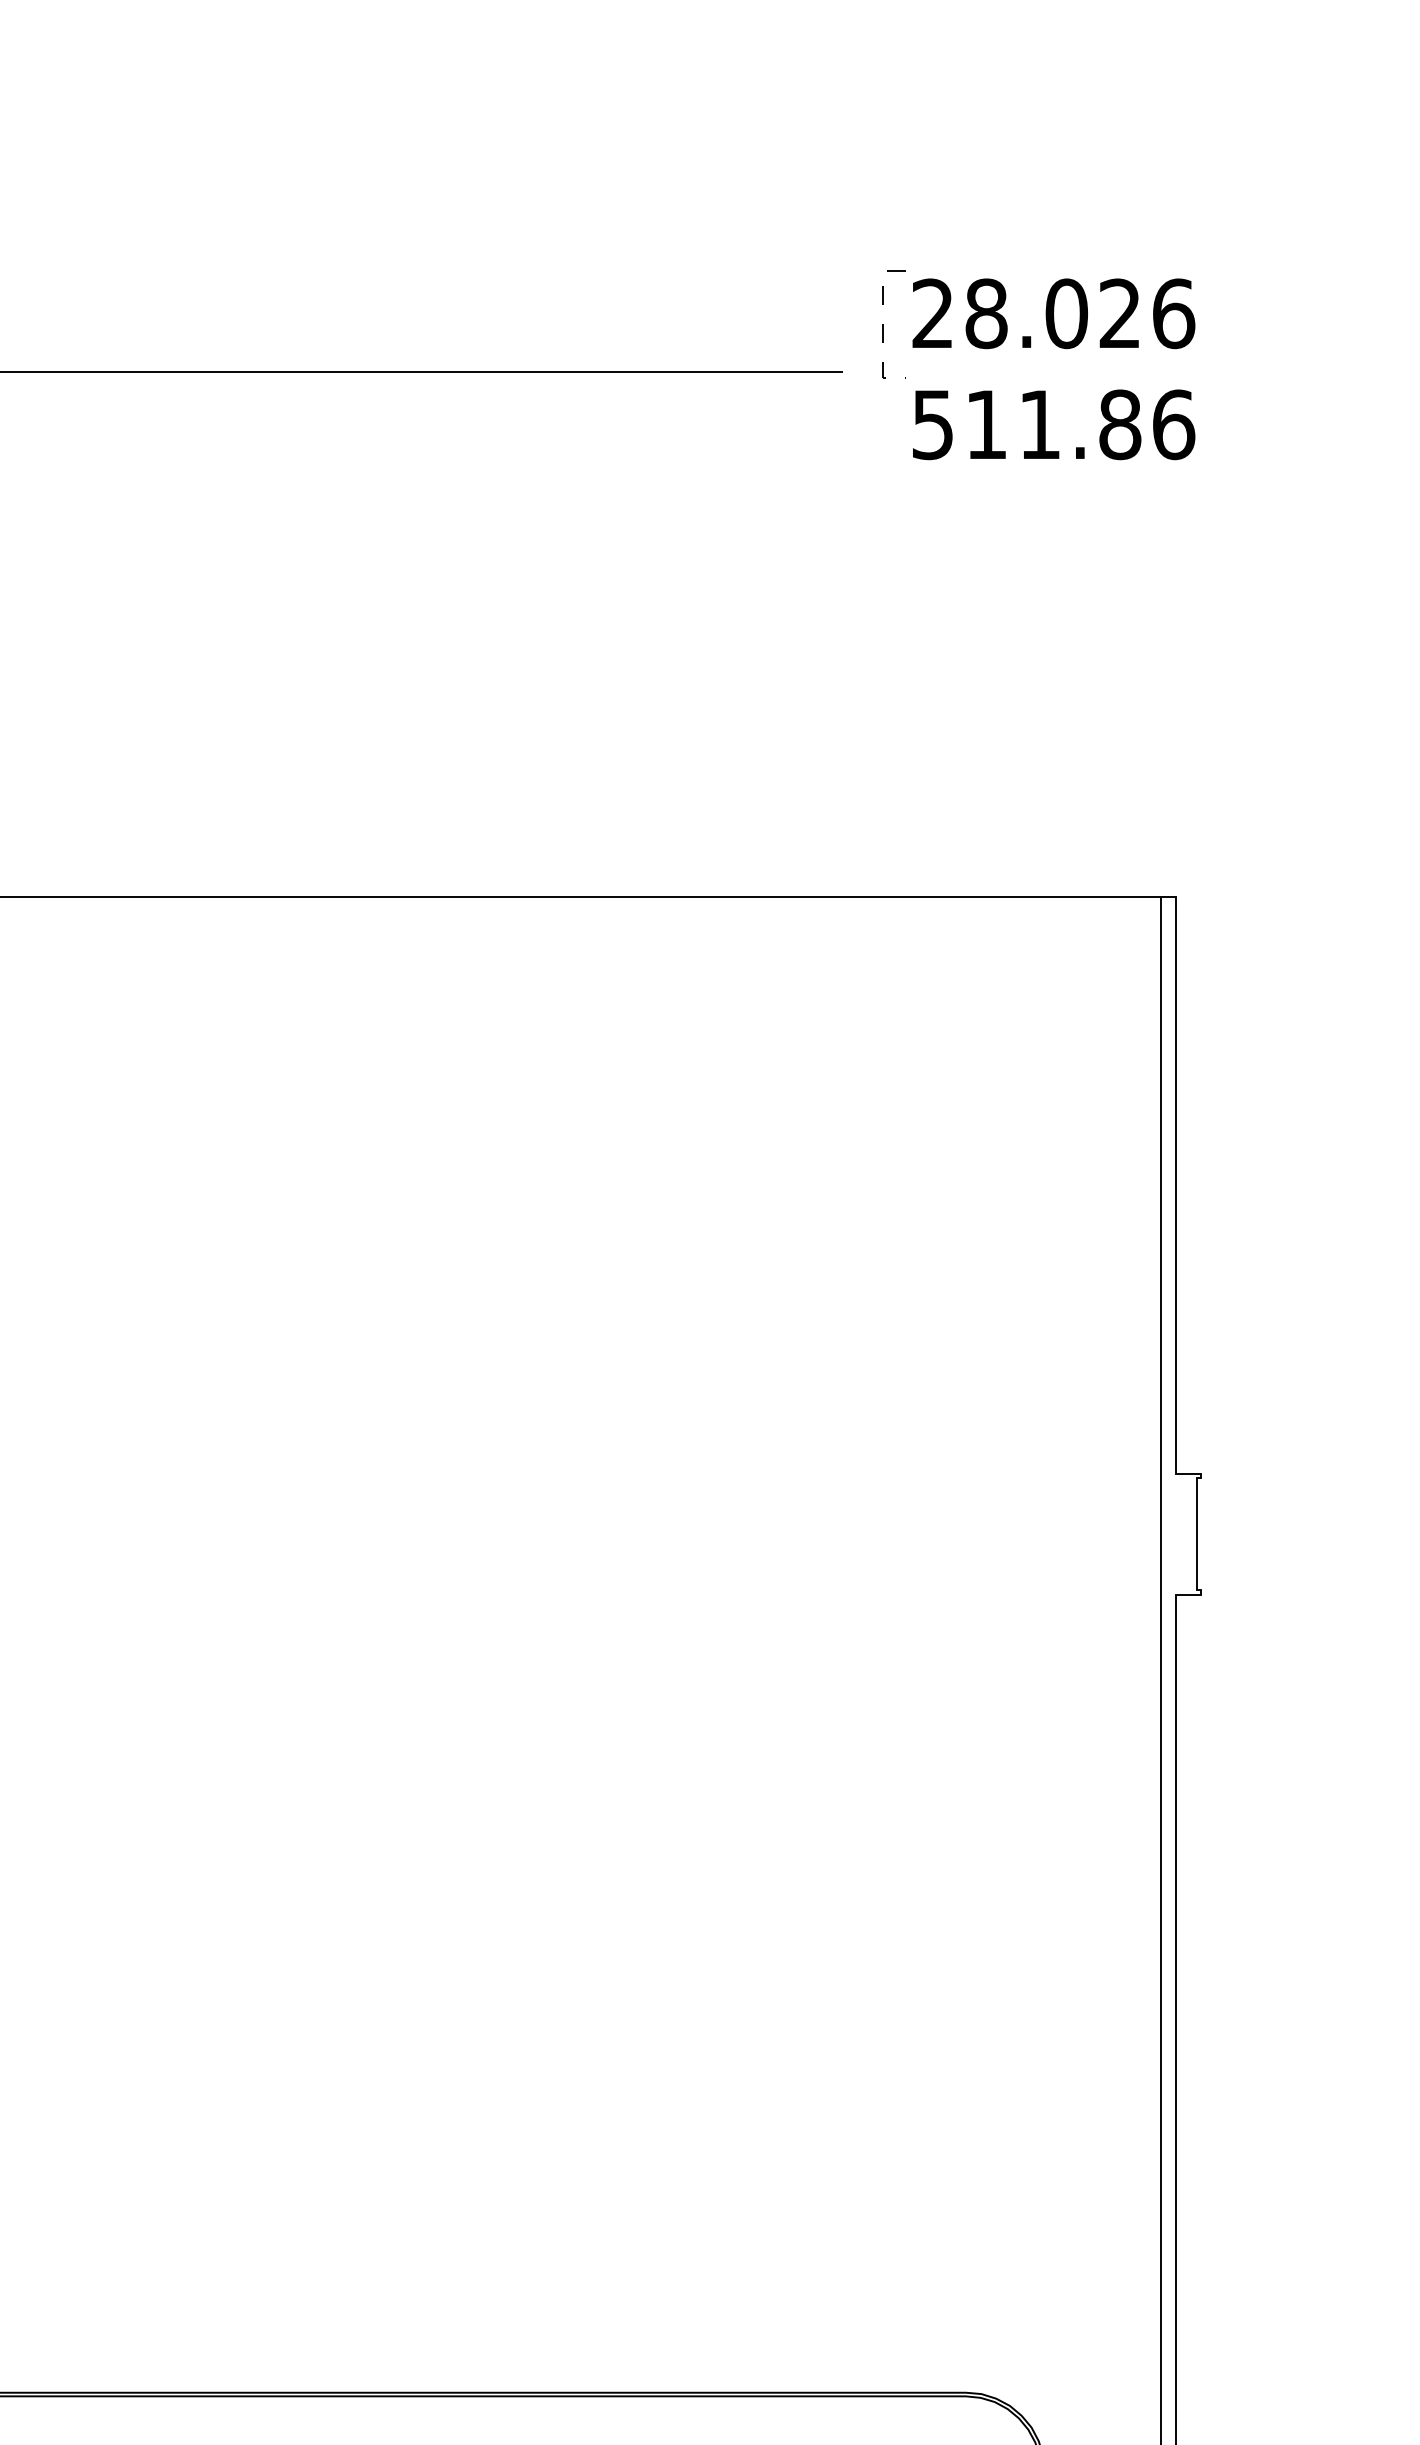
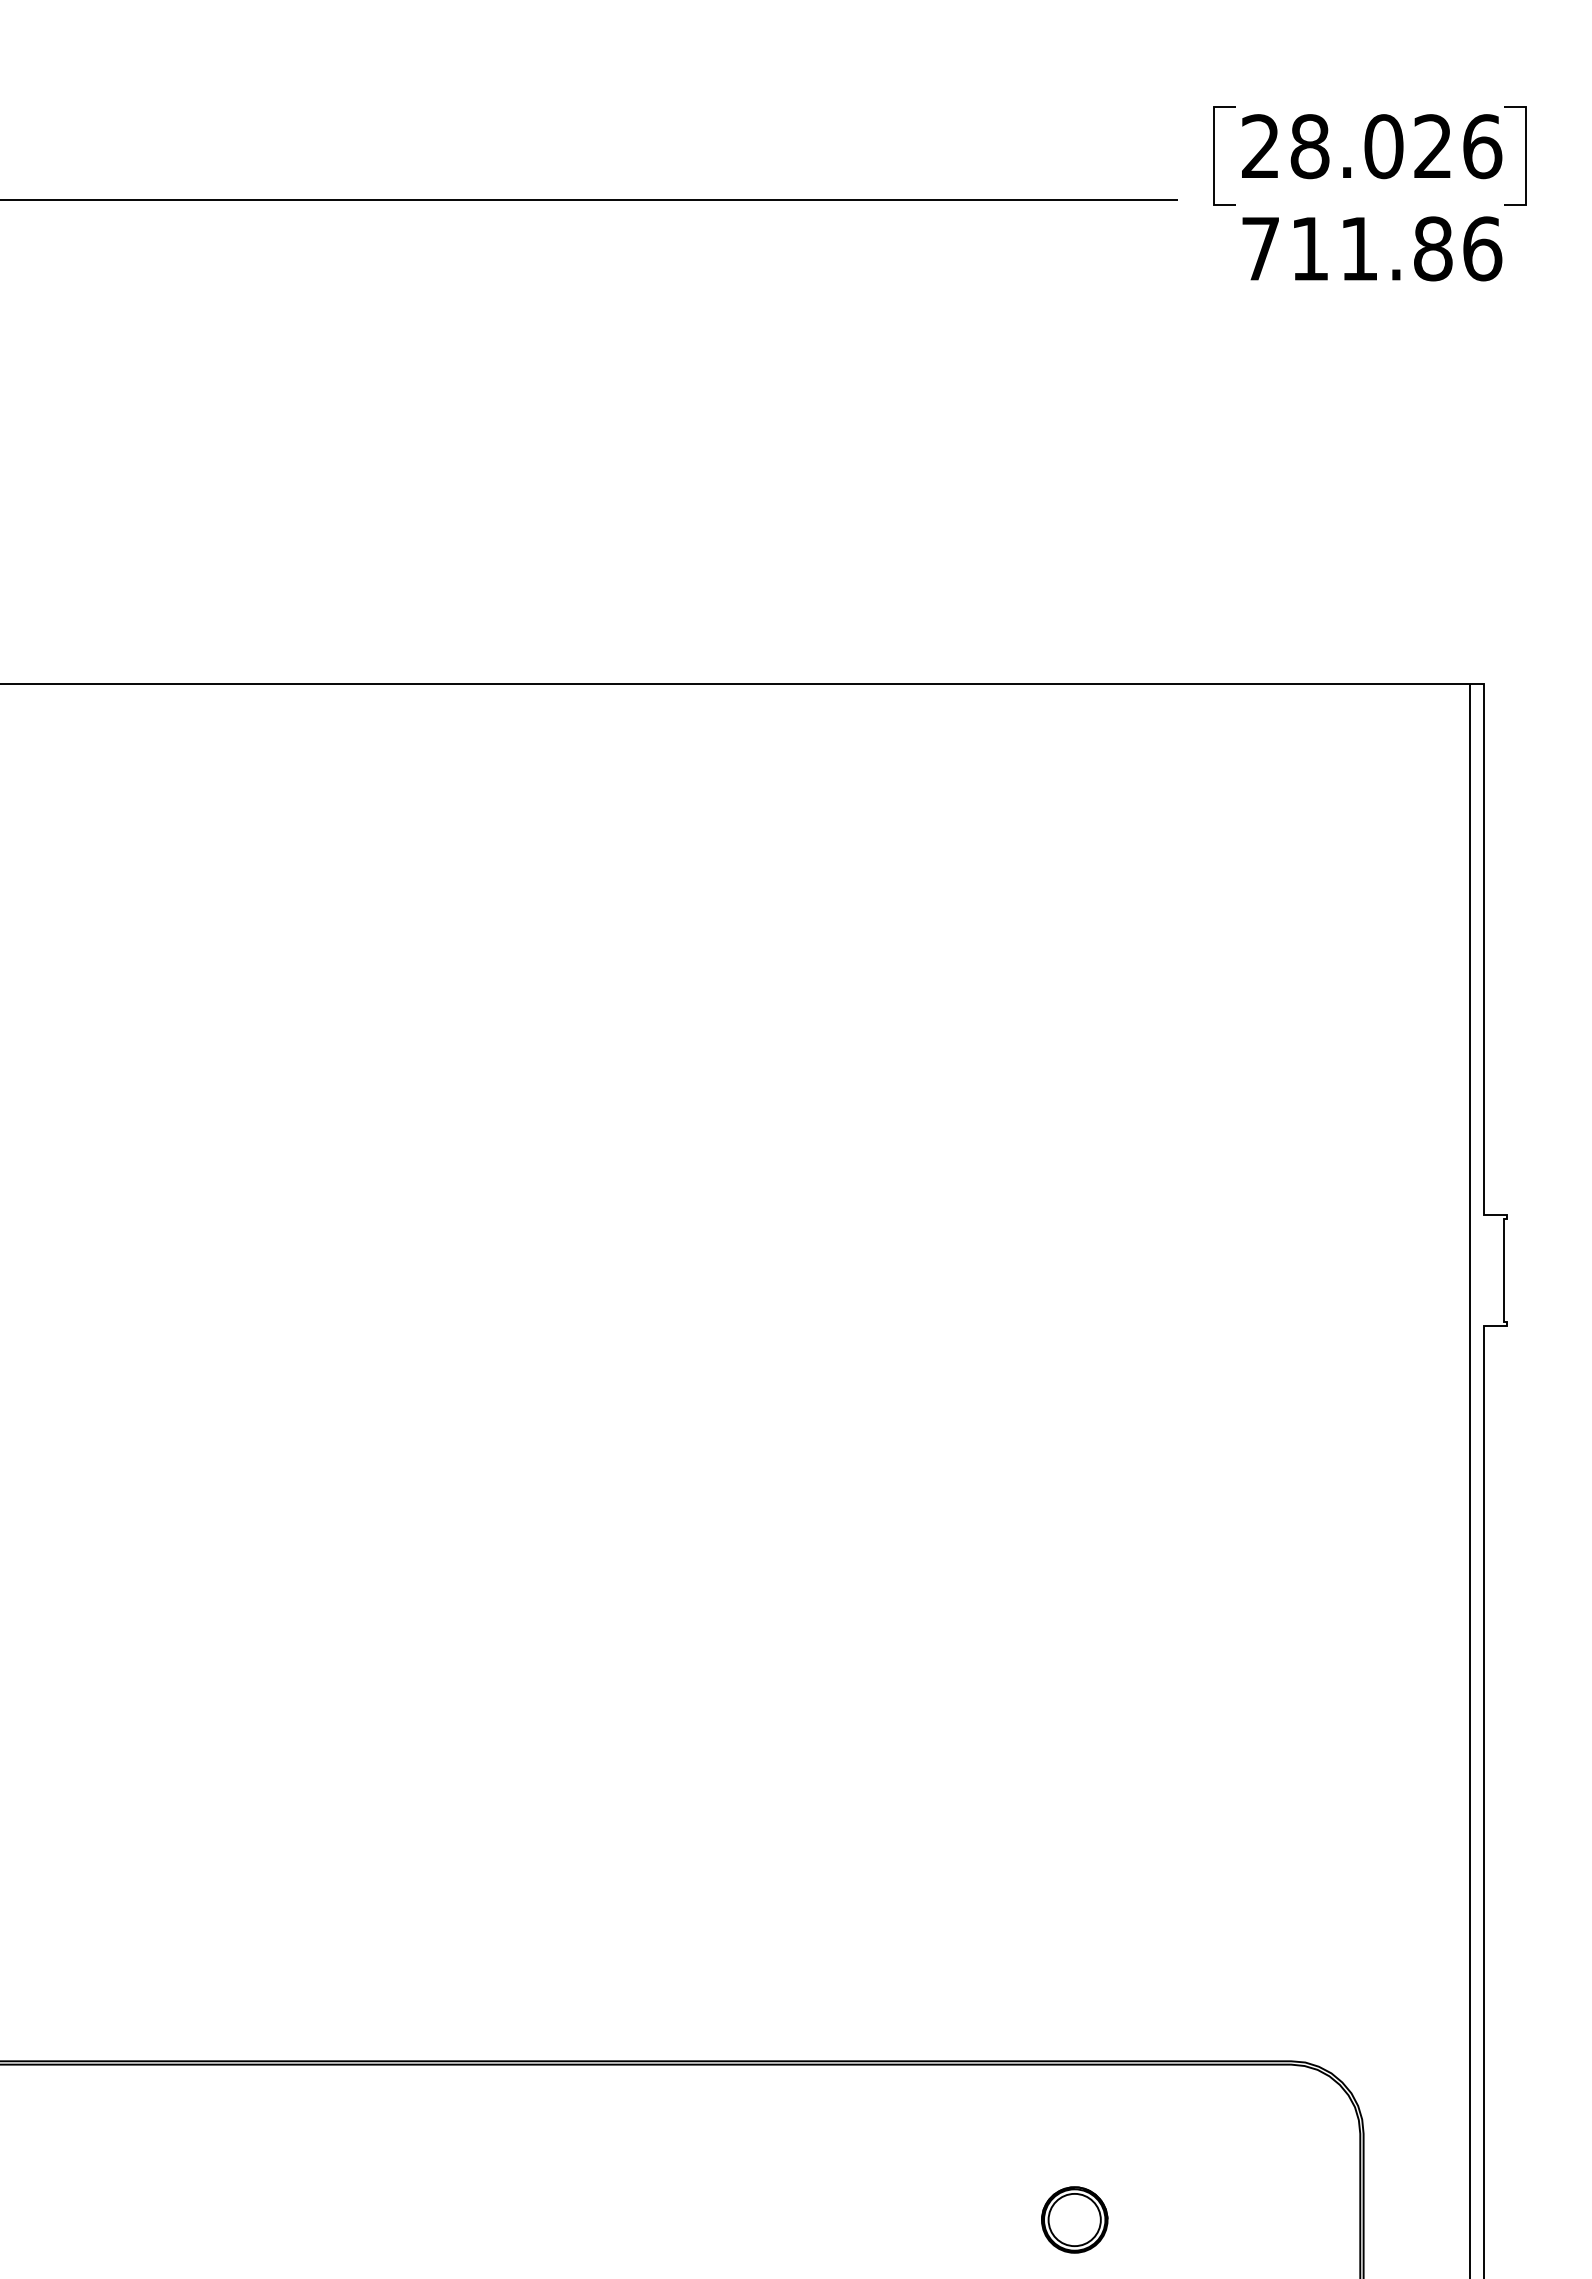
line: (1220, 323) -> (1525, 155), added
line: (882, 324) -> (1214, 156), dashed -> solid
text: (932, 425) -> (1260, 249), 511.86 -> 711.86

